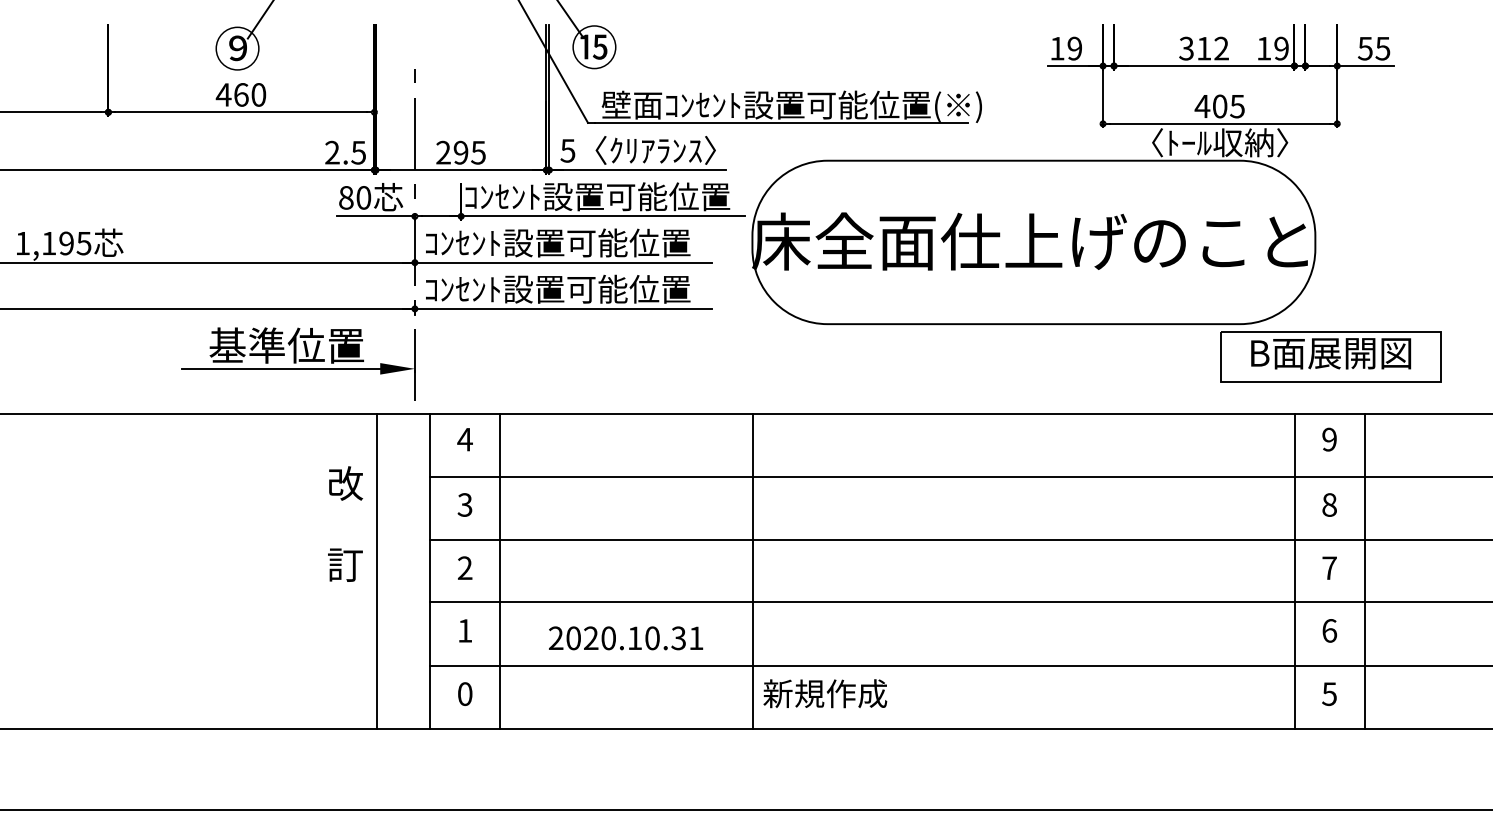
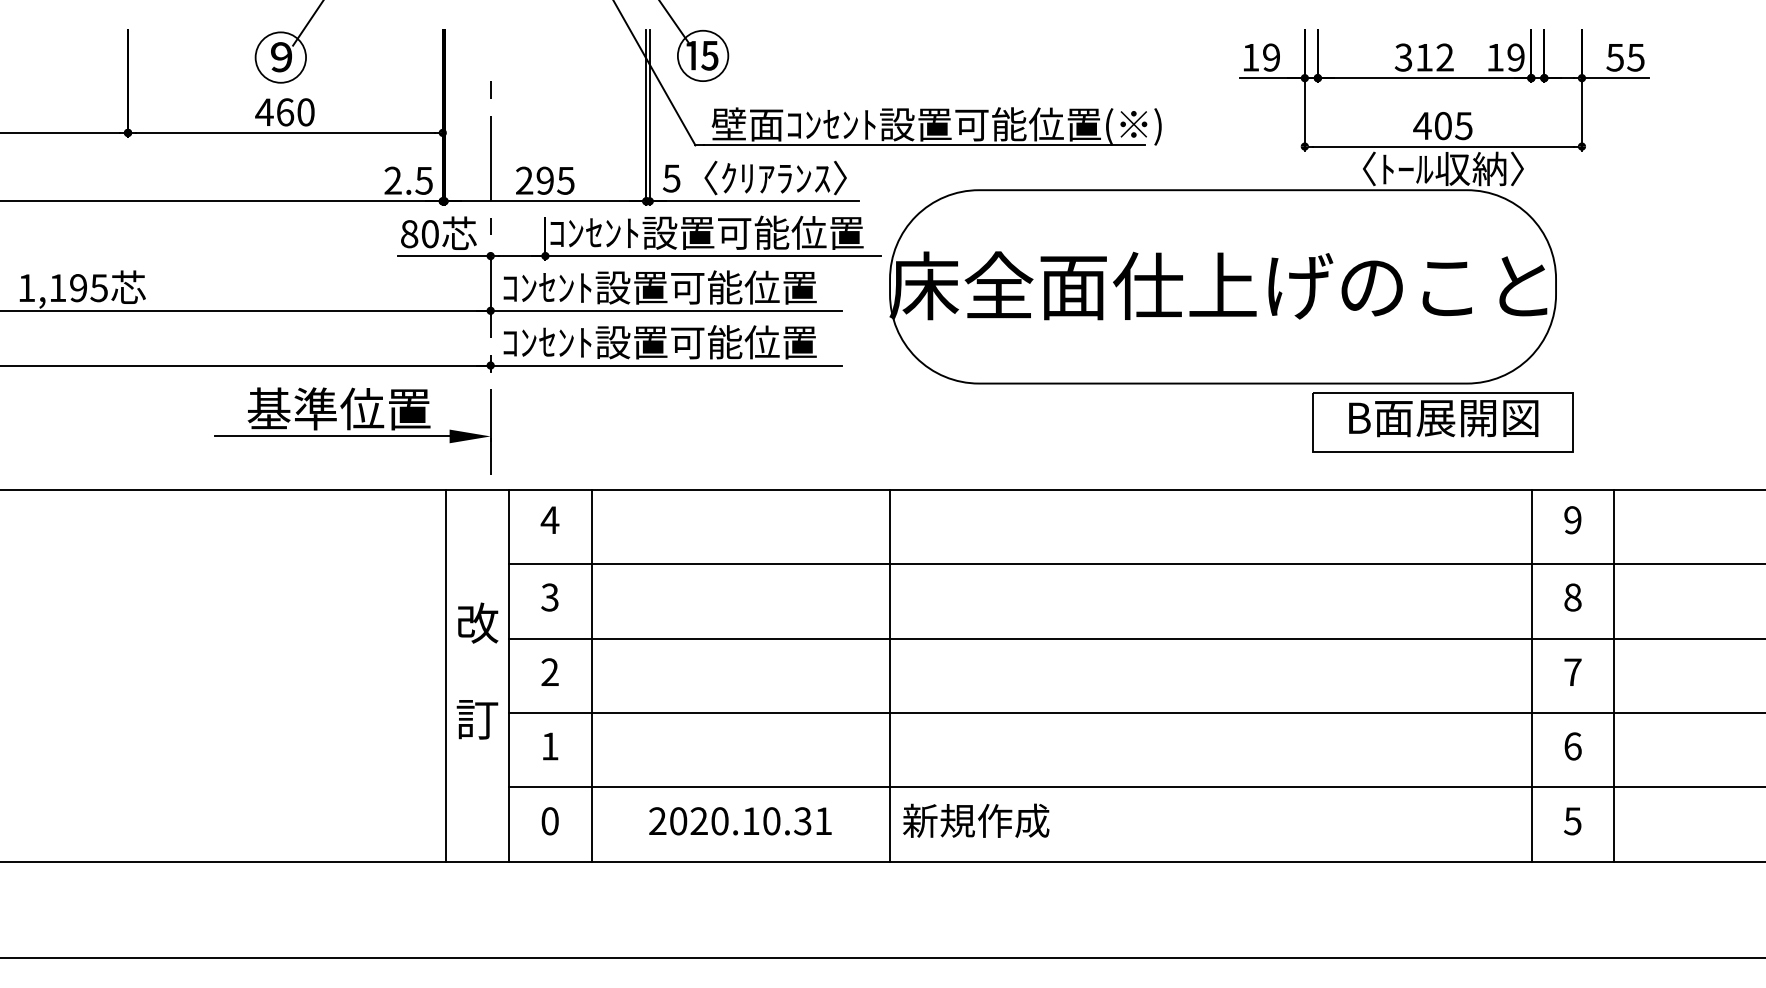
part: (1330, 357) -> (1442, 422), moved
text: (345, 523) -> (477, 670), moved
text: (626, 638) -> (740, 821), moved

